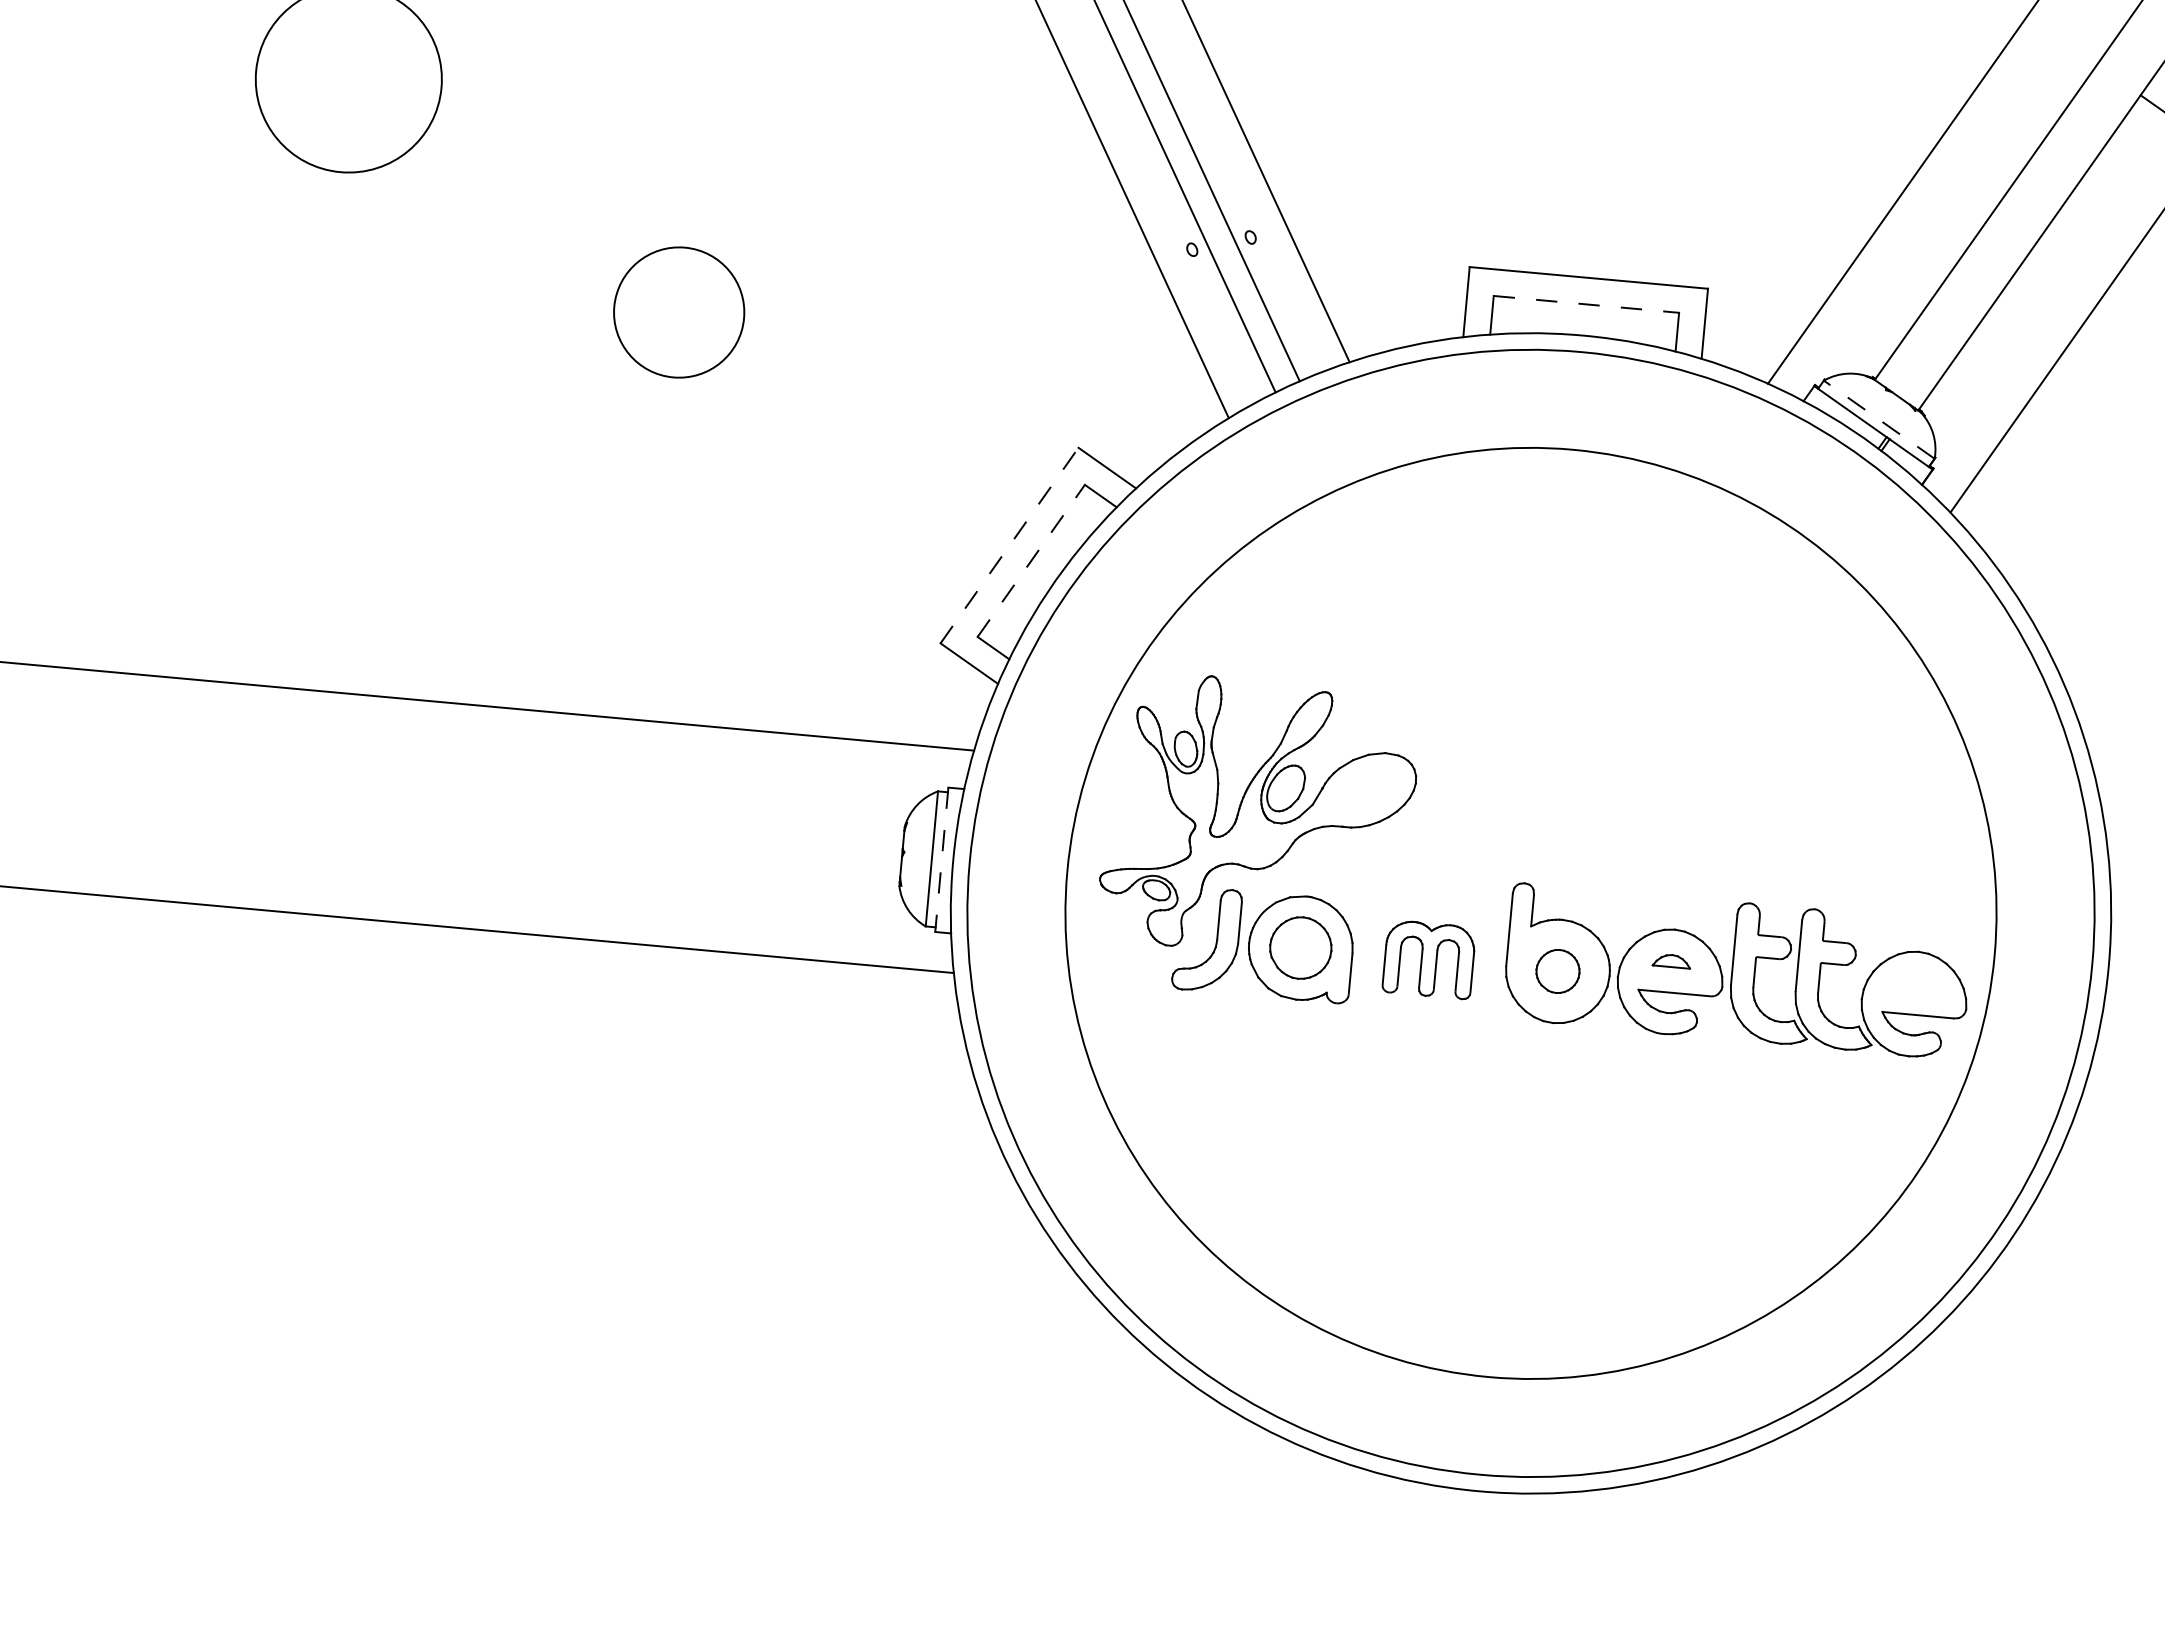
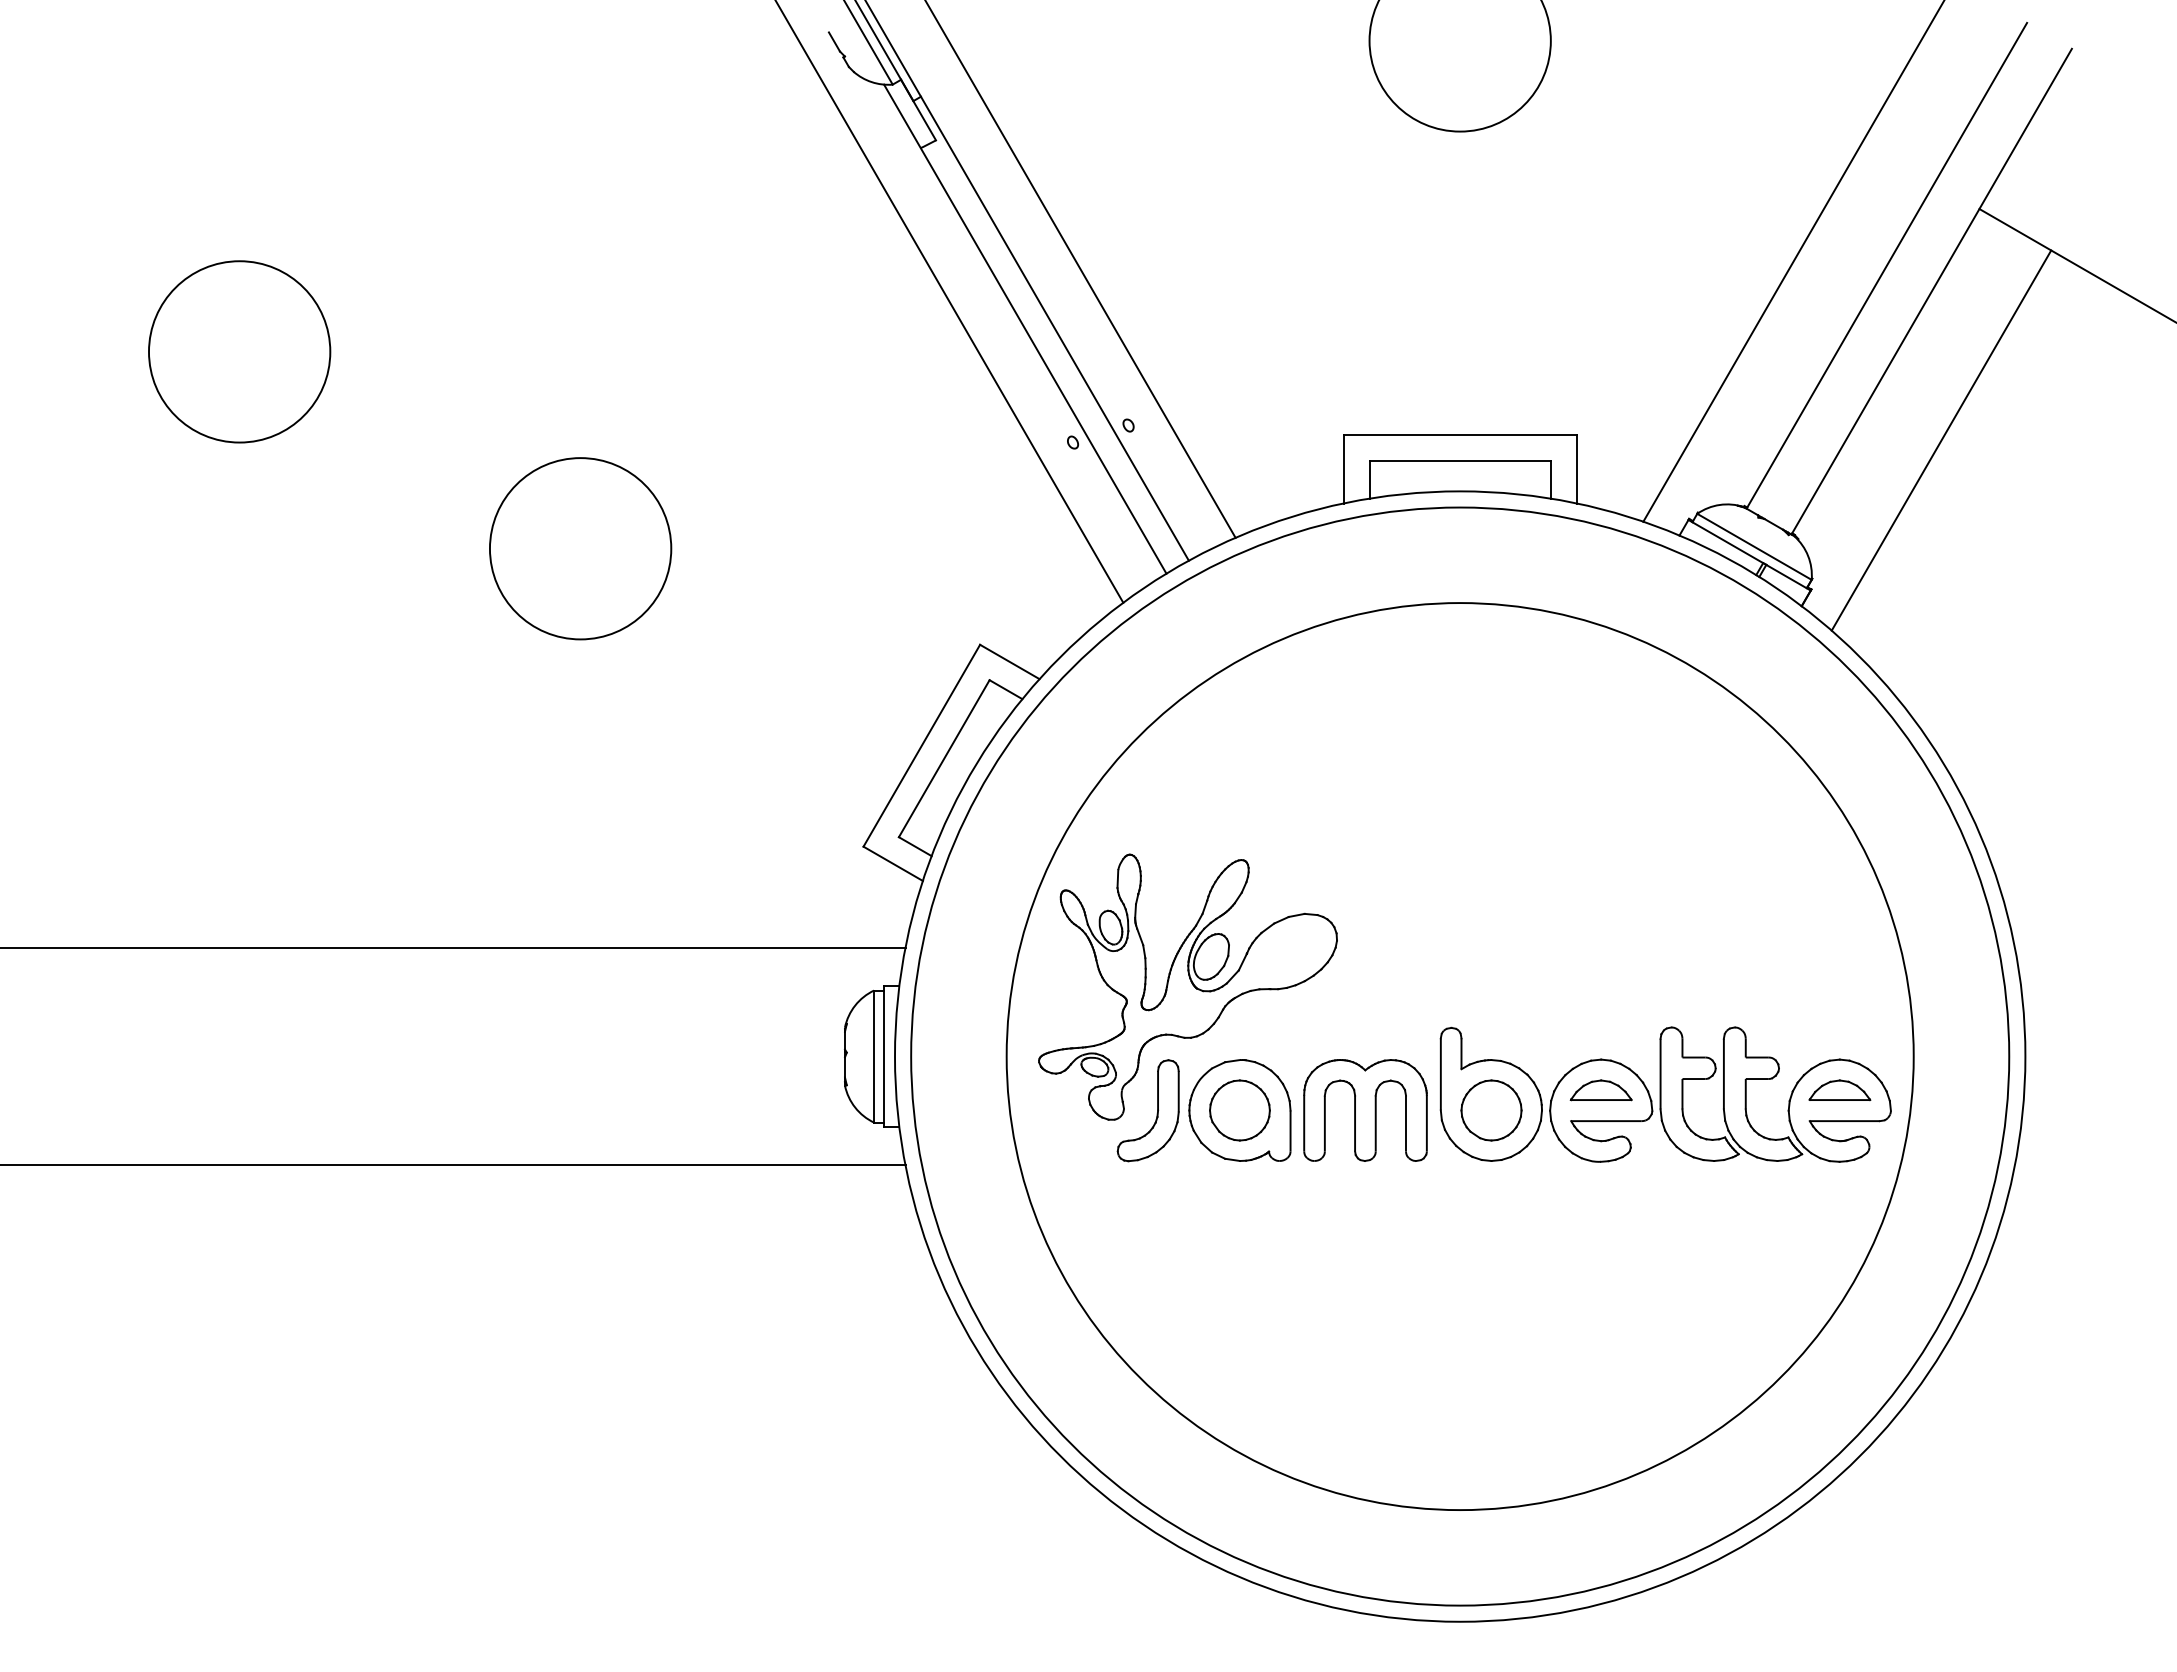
line: (1586, 304) -> (1460, 460), dashed -> solid
circle: (678, 312) -> (580, 548), size x1.43
line: (1879, 419) -> (1754, 546), dashed -> solid
line: (1009, 545) -> (921, 745), dashed -> solid
line: (1031, 560) -> (944, 758), dashed -> solid
line: (941, 859) -> (883, 1056), dashed -> solid
part: (1429, 959) -> (1365, 1110), size x1.43
part: (1671, 961) -> (1600, 1090), size x1.67
part: (1557, 971) -> (1491, 1110), size x1.43
part: (1915, 983) -> (1839, 1090), added

